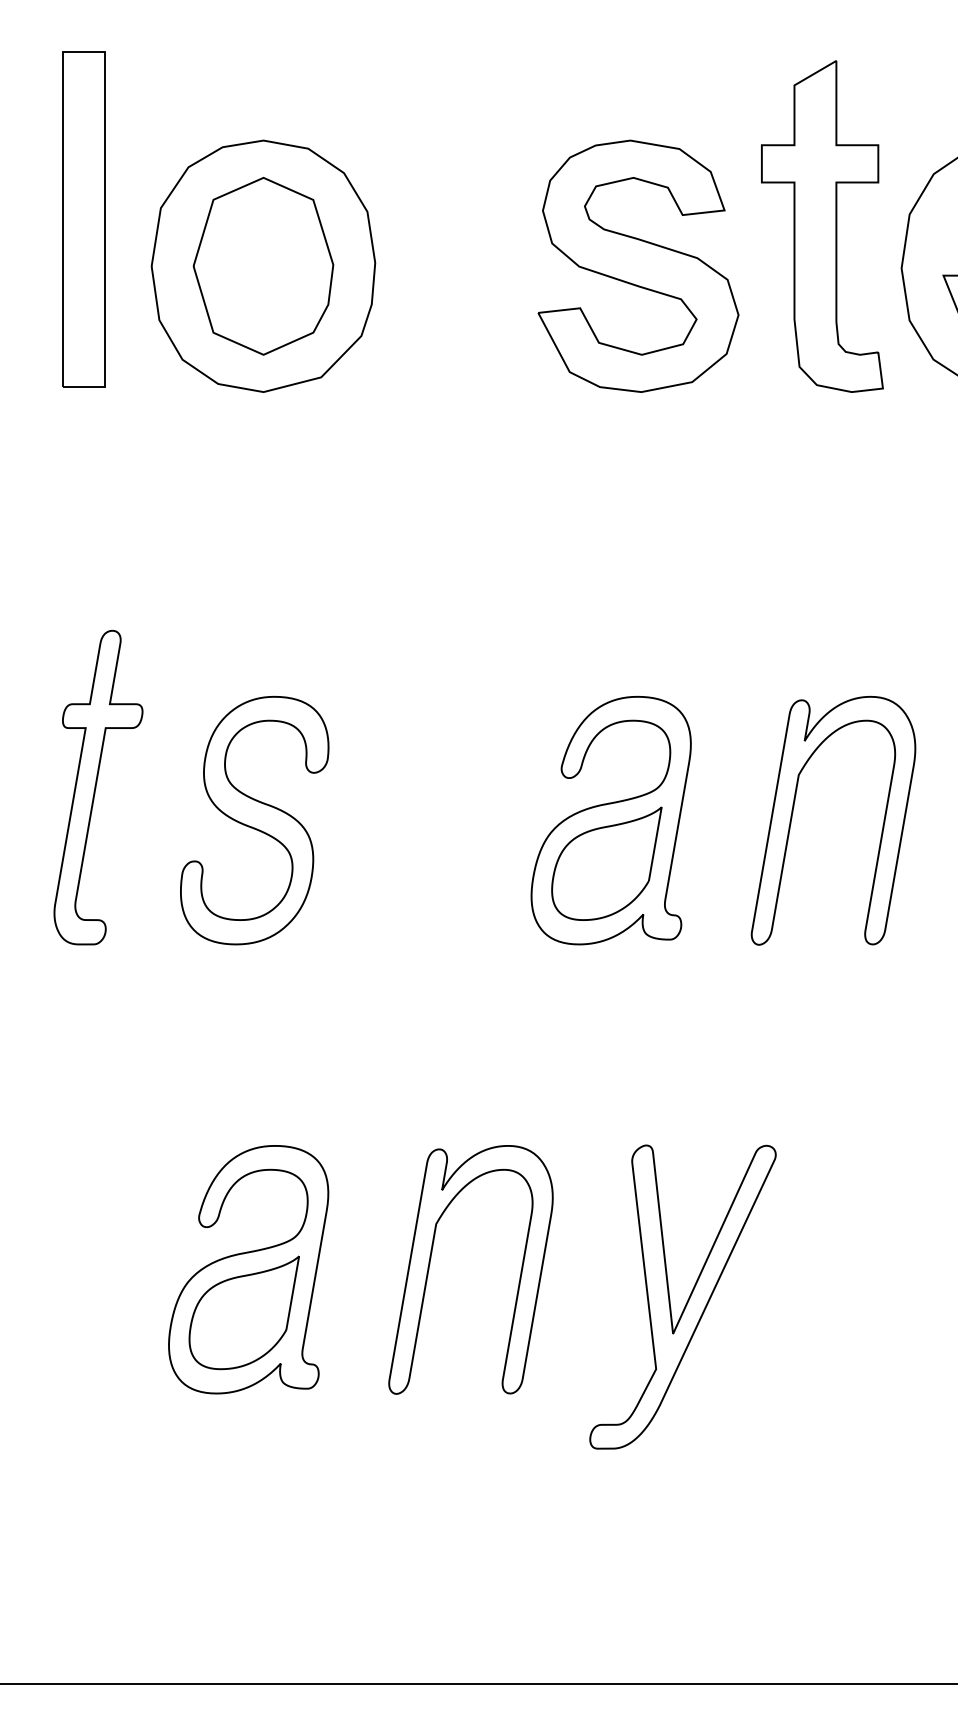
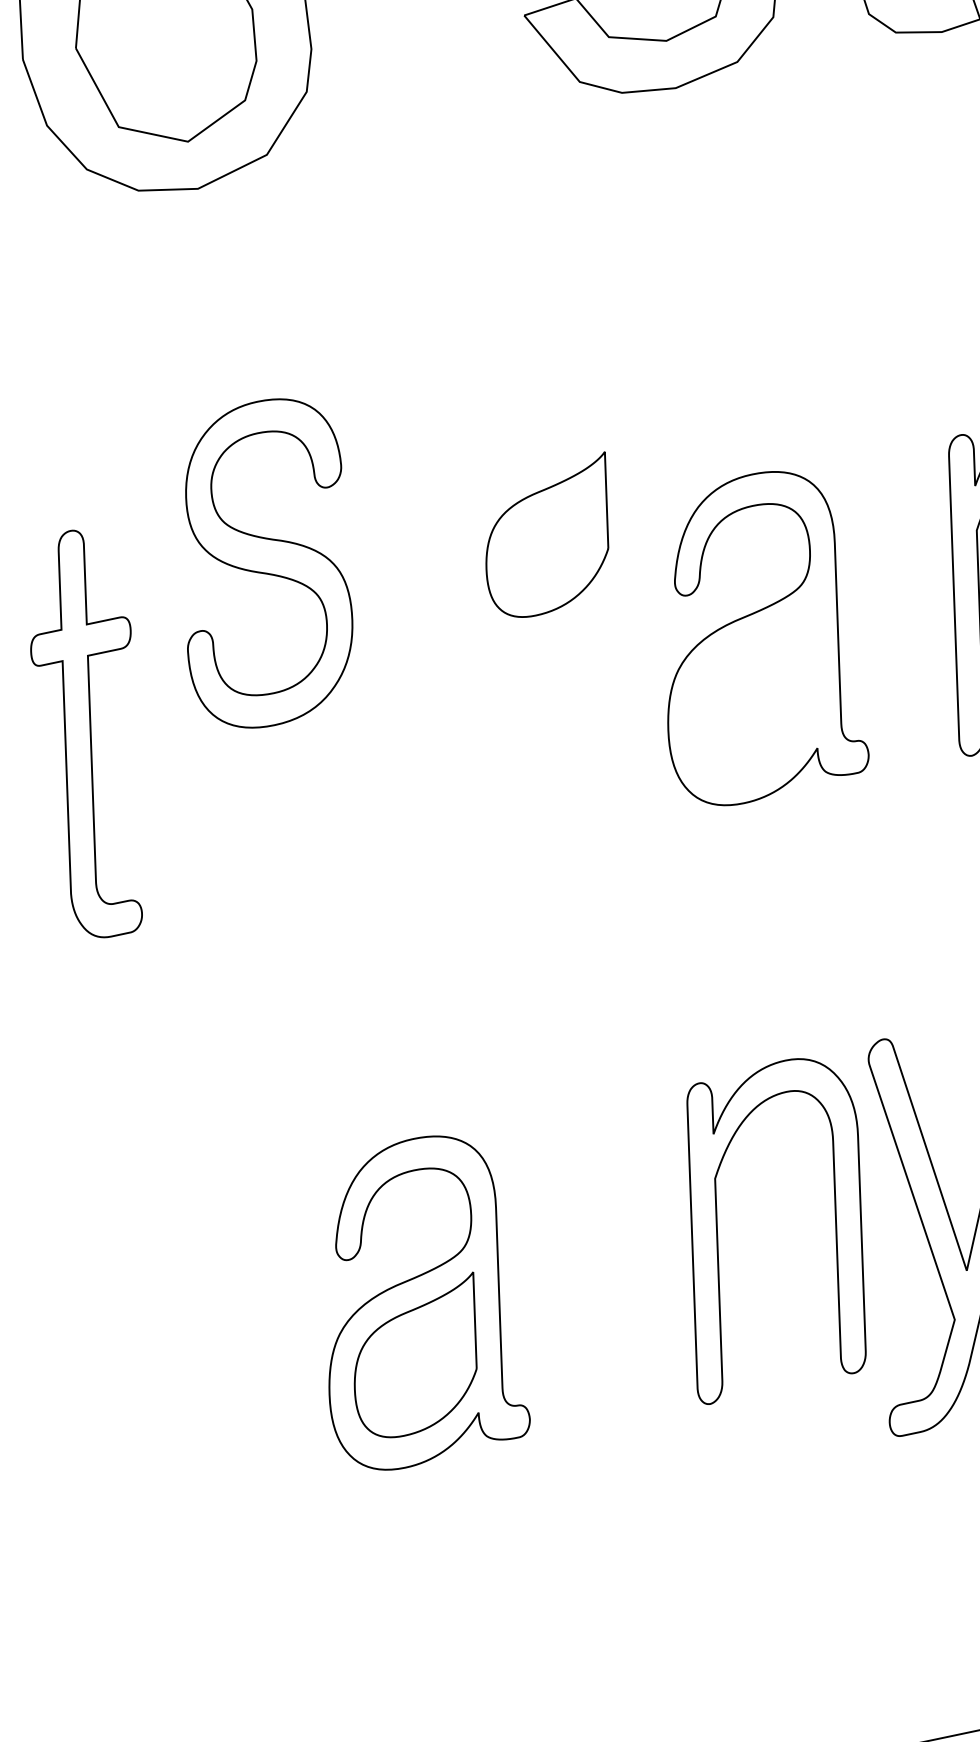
part: (254, 820) -> (264, 563), moved
part: (606, 863) -> (550, 537), moved
part: (430, 1264) -> (718, 1231), moved

